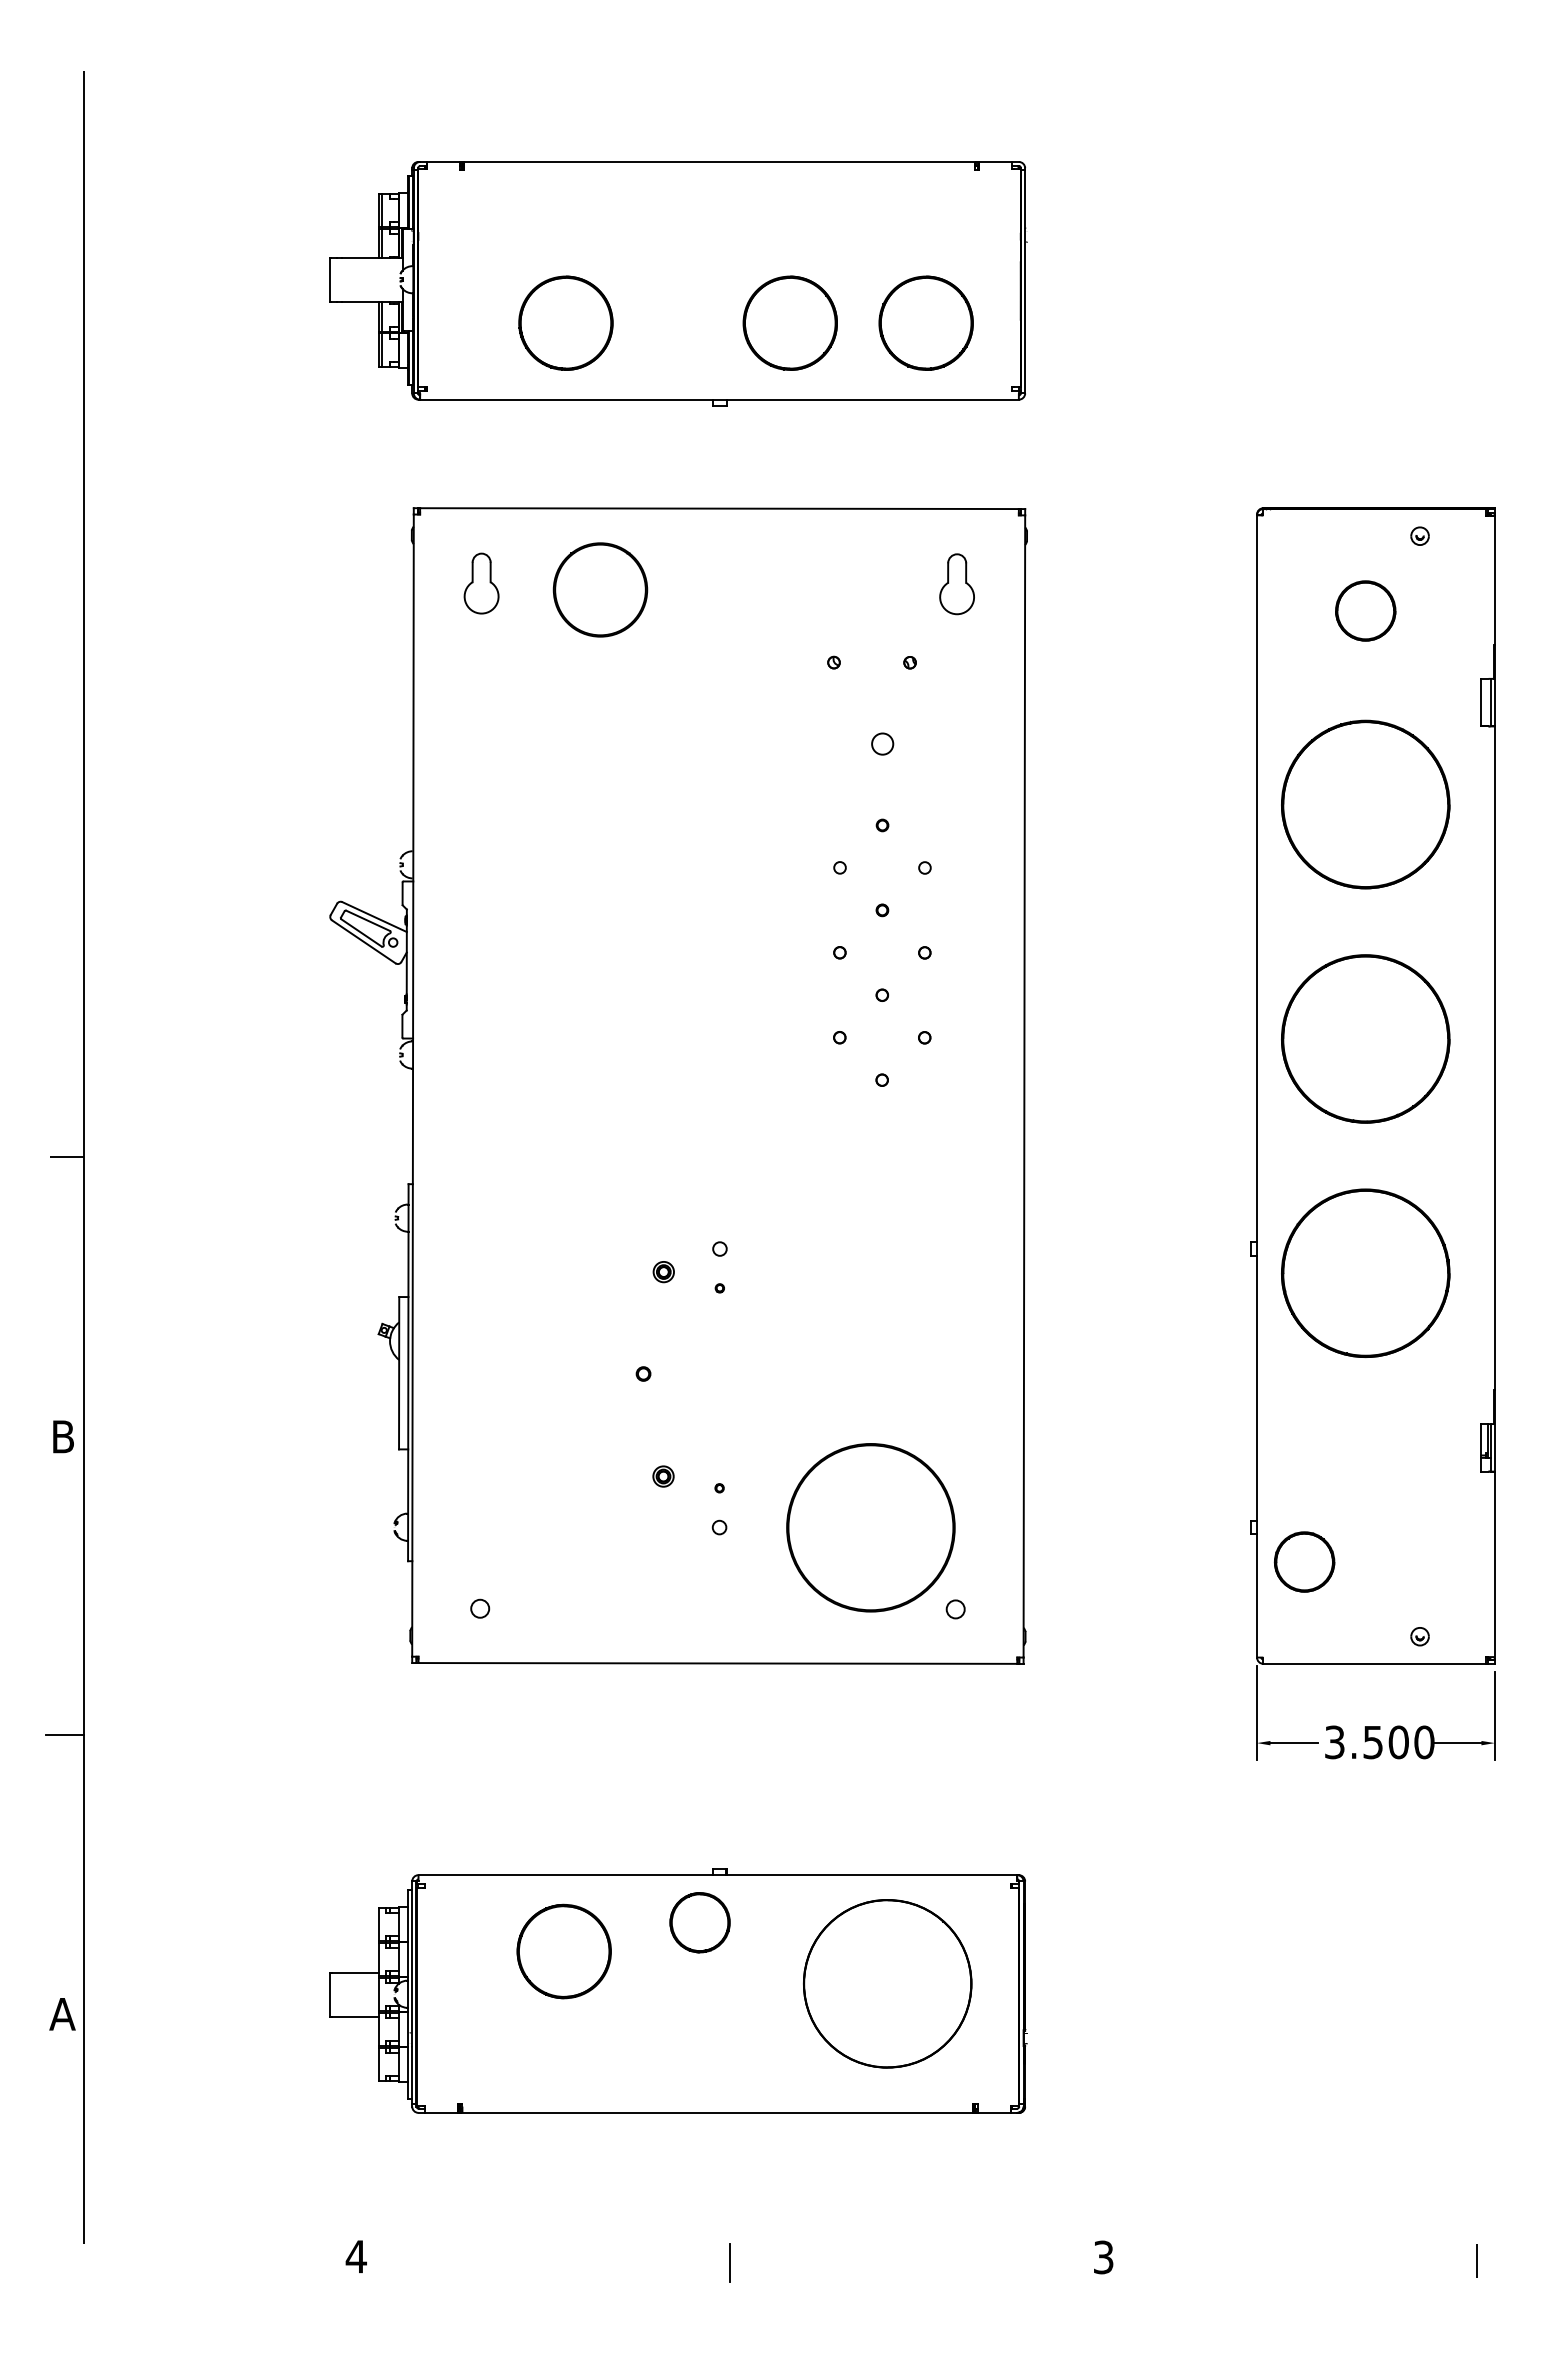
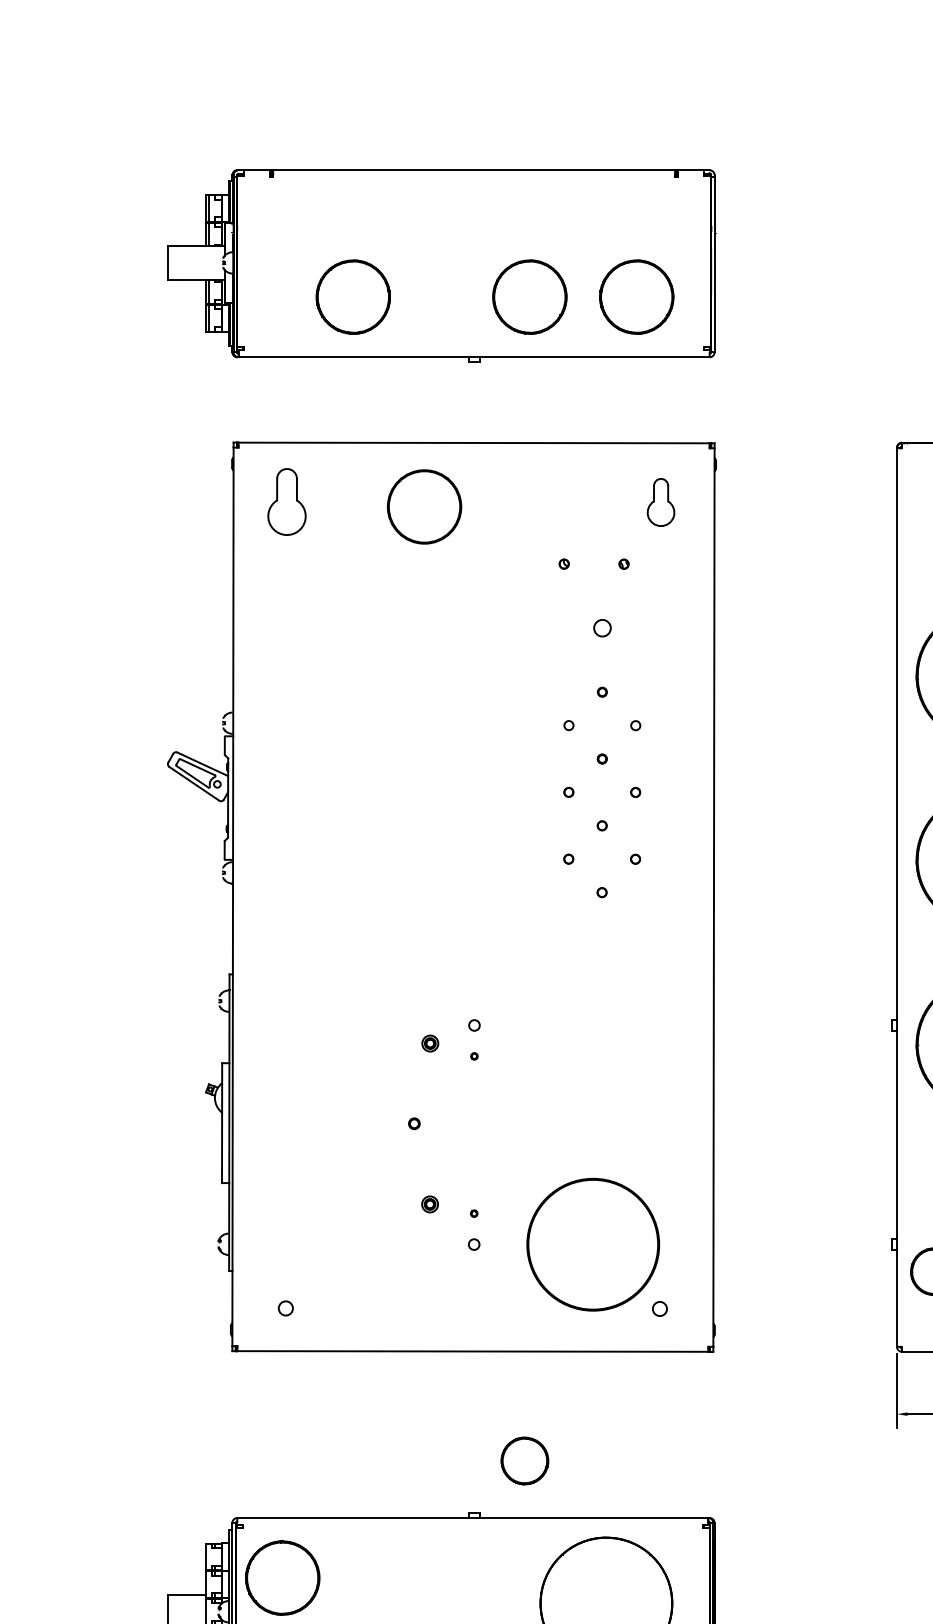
part: (481, 583) -> (286, 501), size x1.4
part: (600, 589) -> (424, 506), moved
part: (699, 1922) -> (524, 1460), moved
part: (563, 1951) -> (282, 1578), moved

